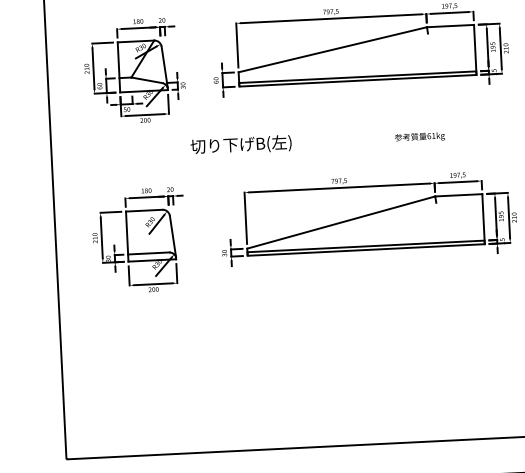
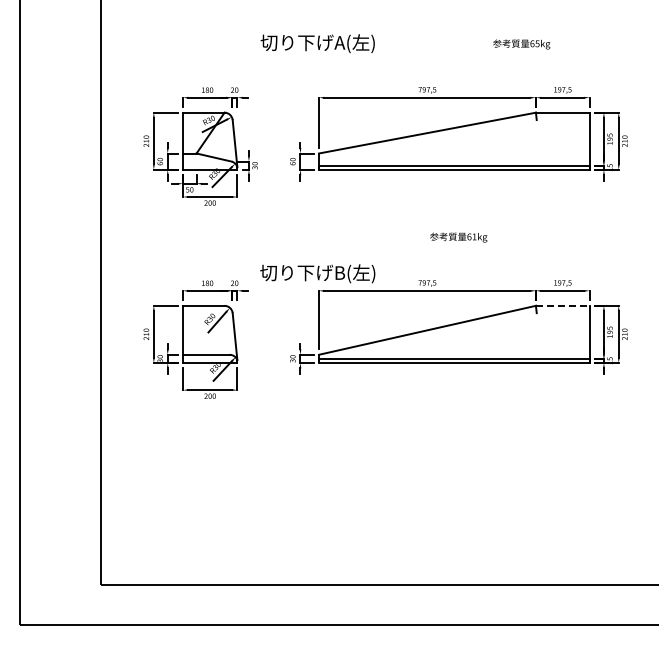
text: (419, 137) -> (458, 237), moved
text: (240, 145) -> (317, 273), moved
line: (458, 195) -> (562, 305), solid -> dashed

